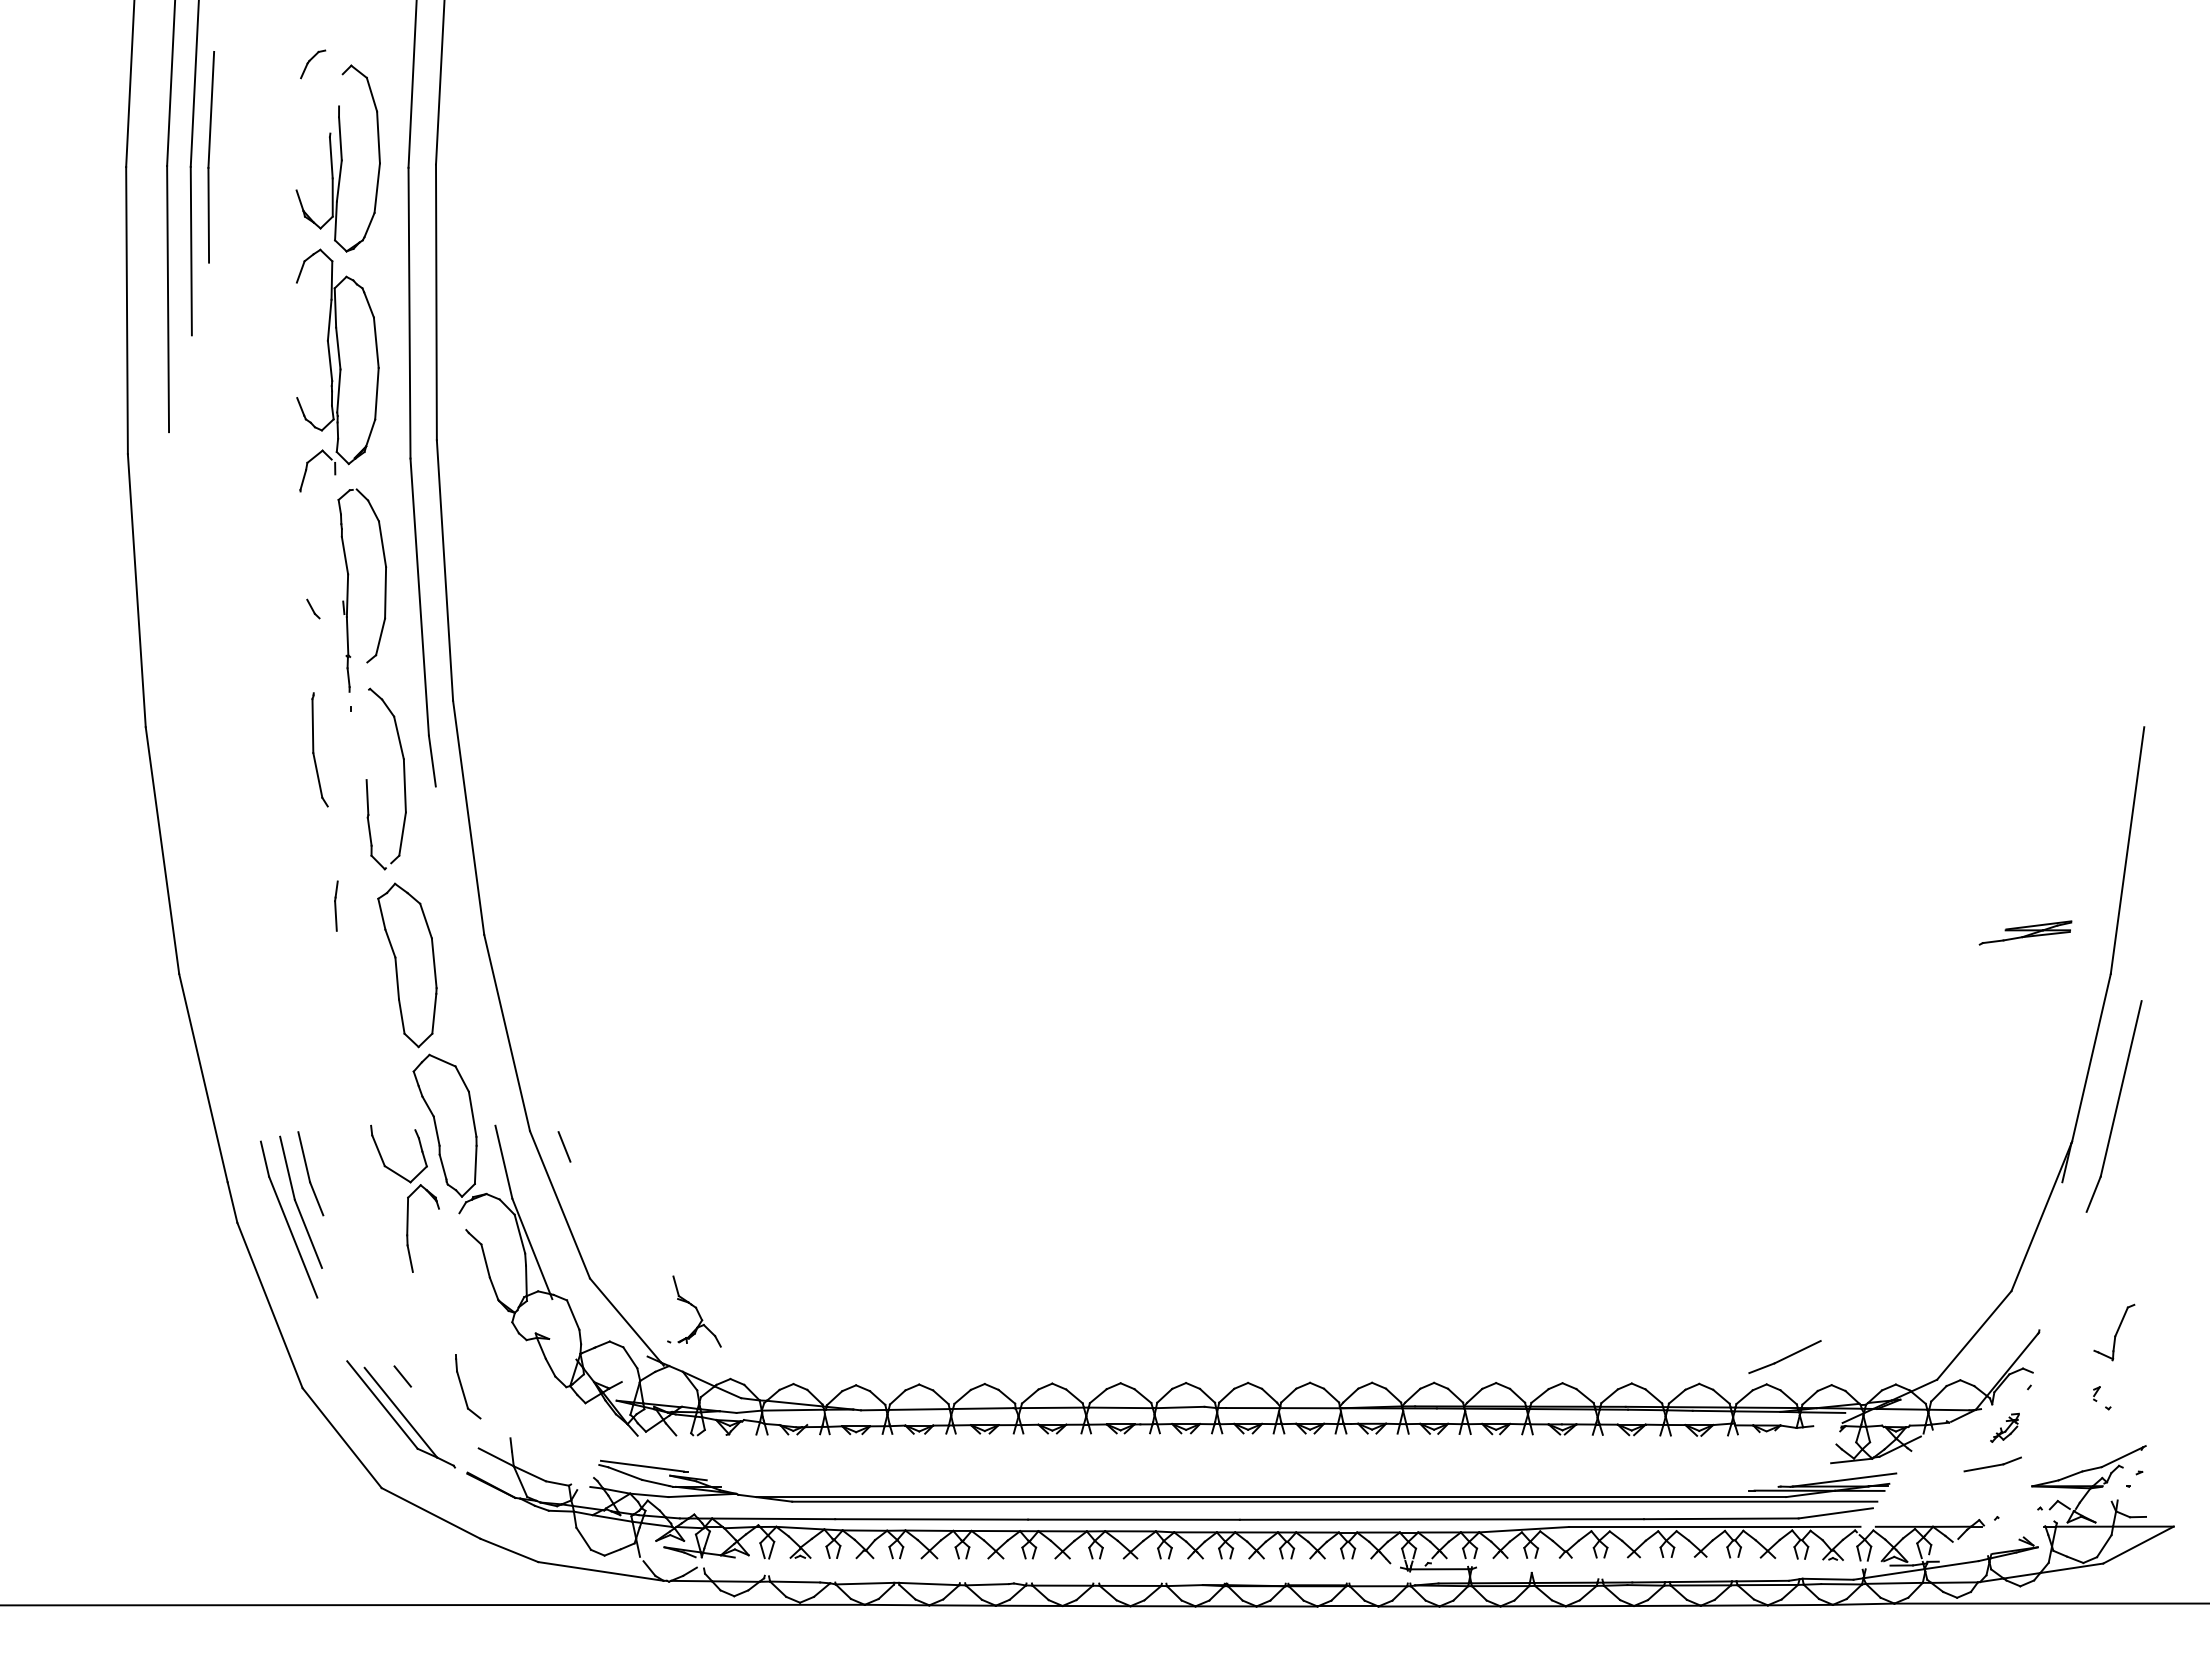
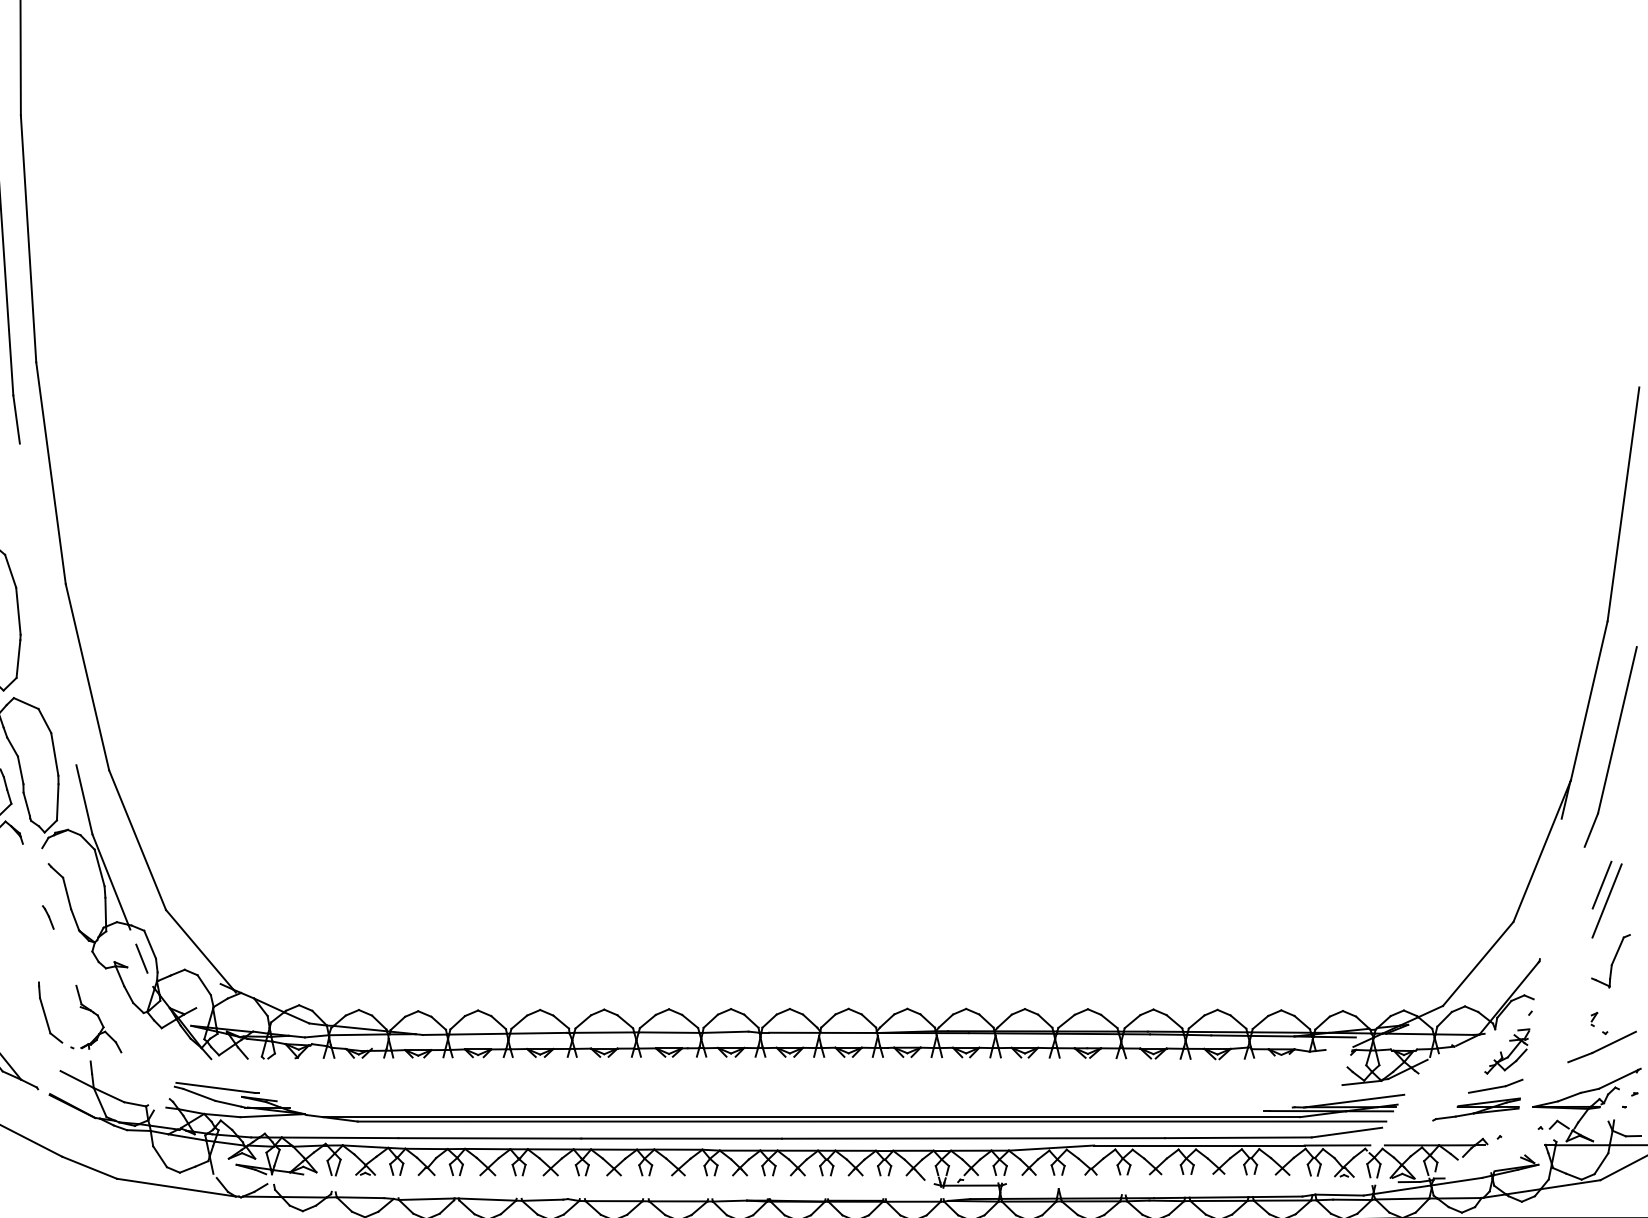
part: (2025, 932) -> (1476, 1109), moved
line: (564, 1146) -> (141, 958), moved
line: (2104, 1251) -> (1601, 884), added
line: (2109, 1268) -> (1606, 900), added
part: (465, 1286) -> (48, 917), added
part: (694, 1311) -> (96, 1019), moved
part: (1784, 1356) -> (1601, 1046), moved
part: (2004, 1427) -> (1506, 1051), size x1.67

